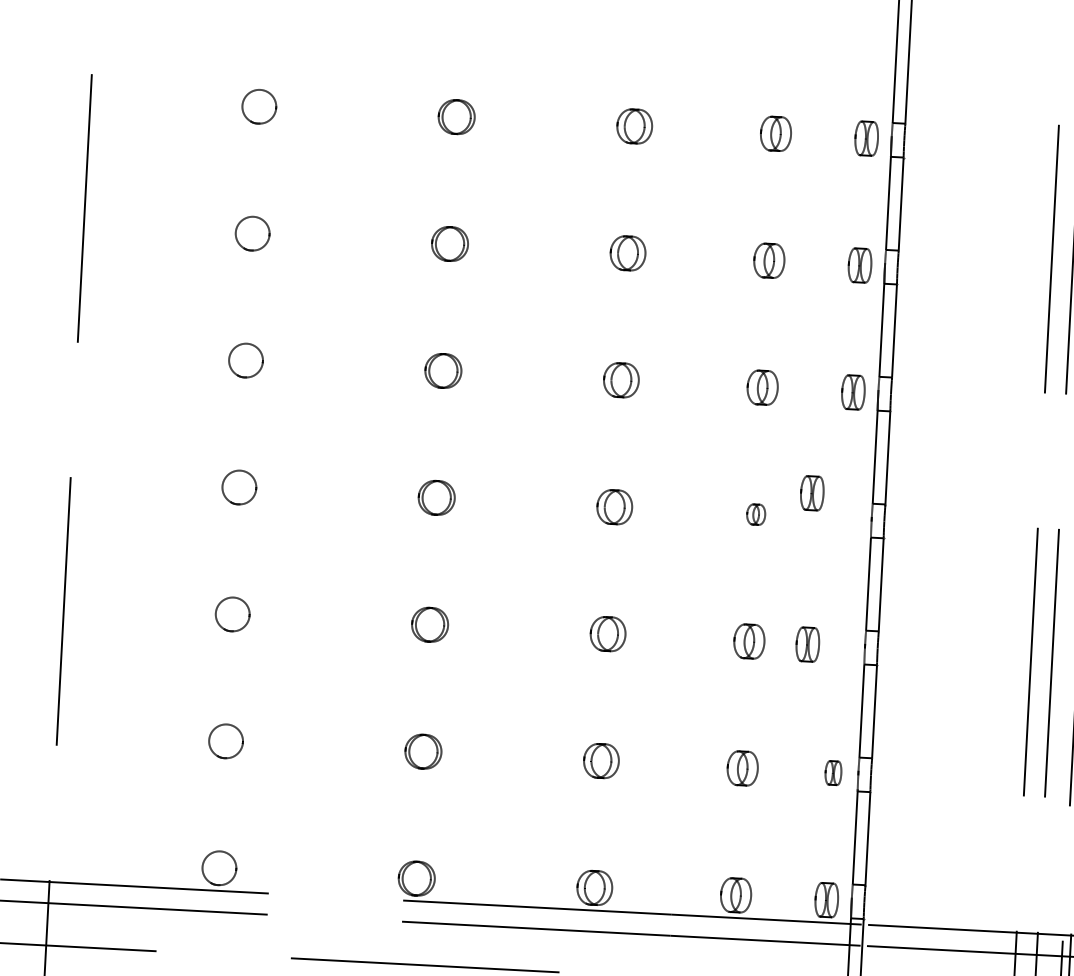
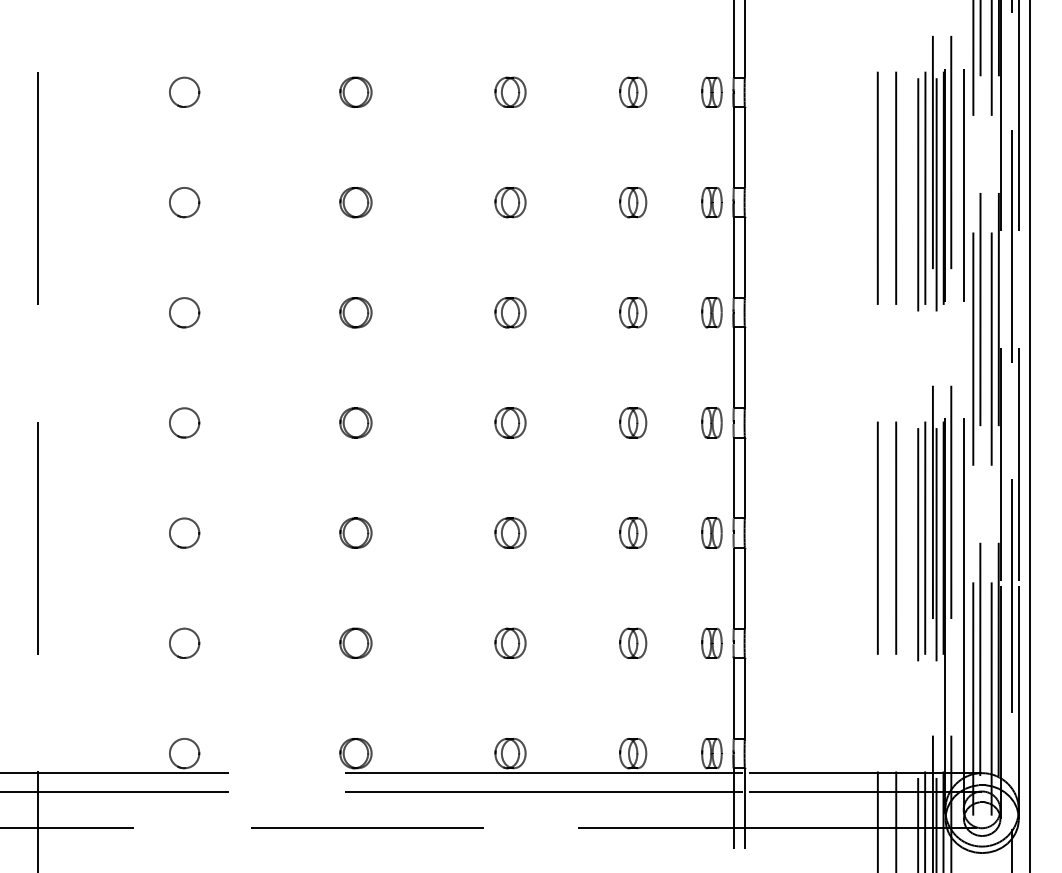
part: (811, 492) -> (711, 422), moved
part: (756, 514) -> (633, 422), size x1.67
part: (807, 643) -> (711, 532), moved
part: (832, 772) -> (711, 642), size x1.43

